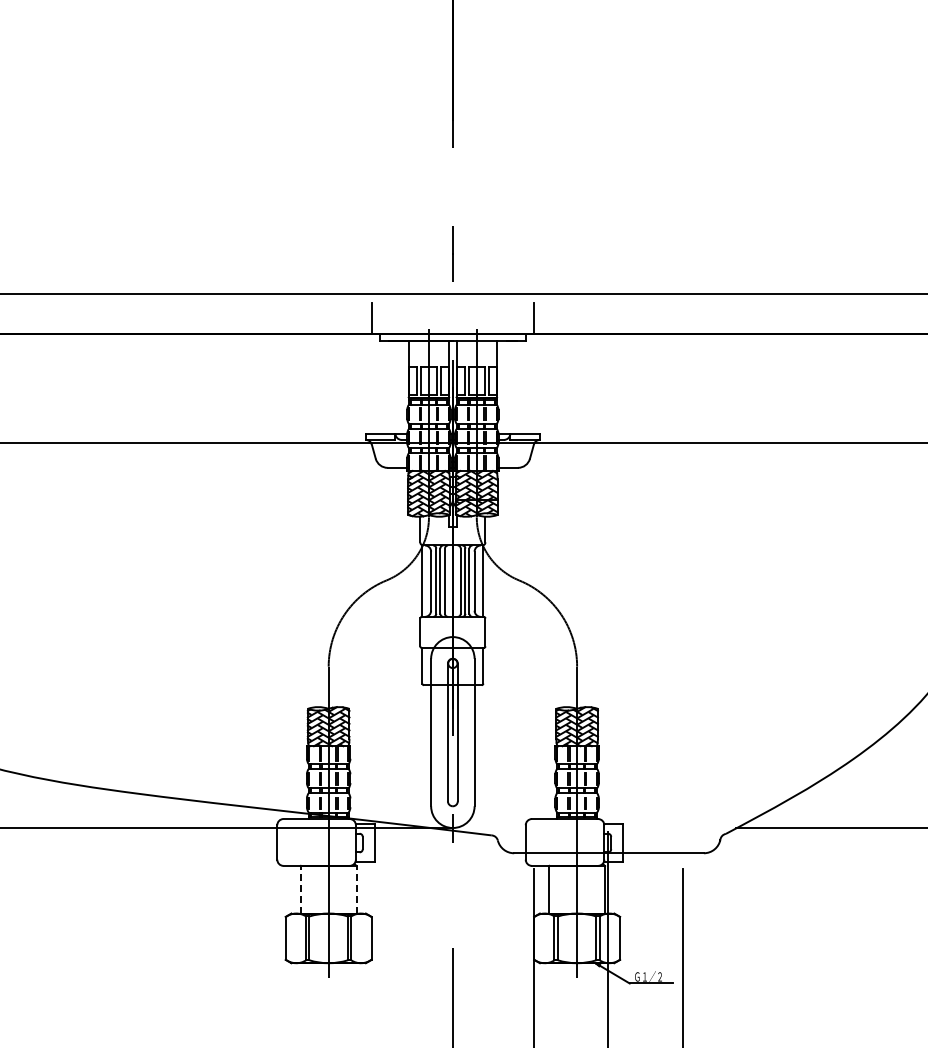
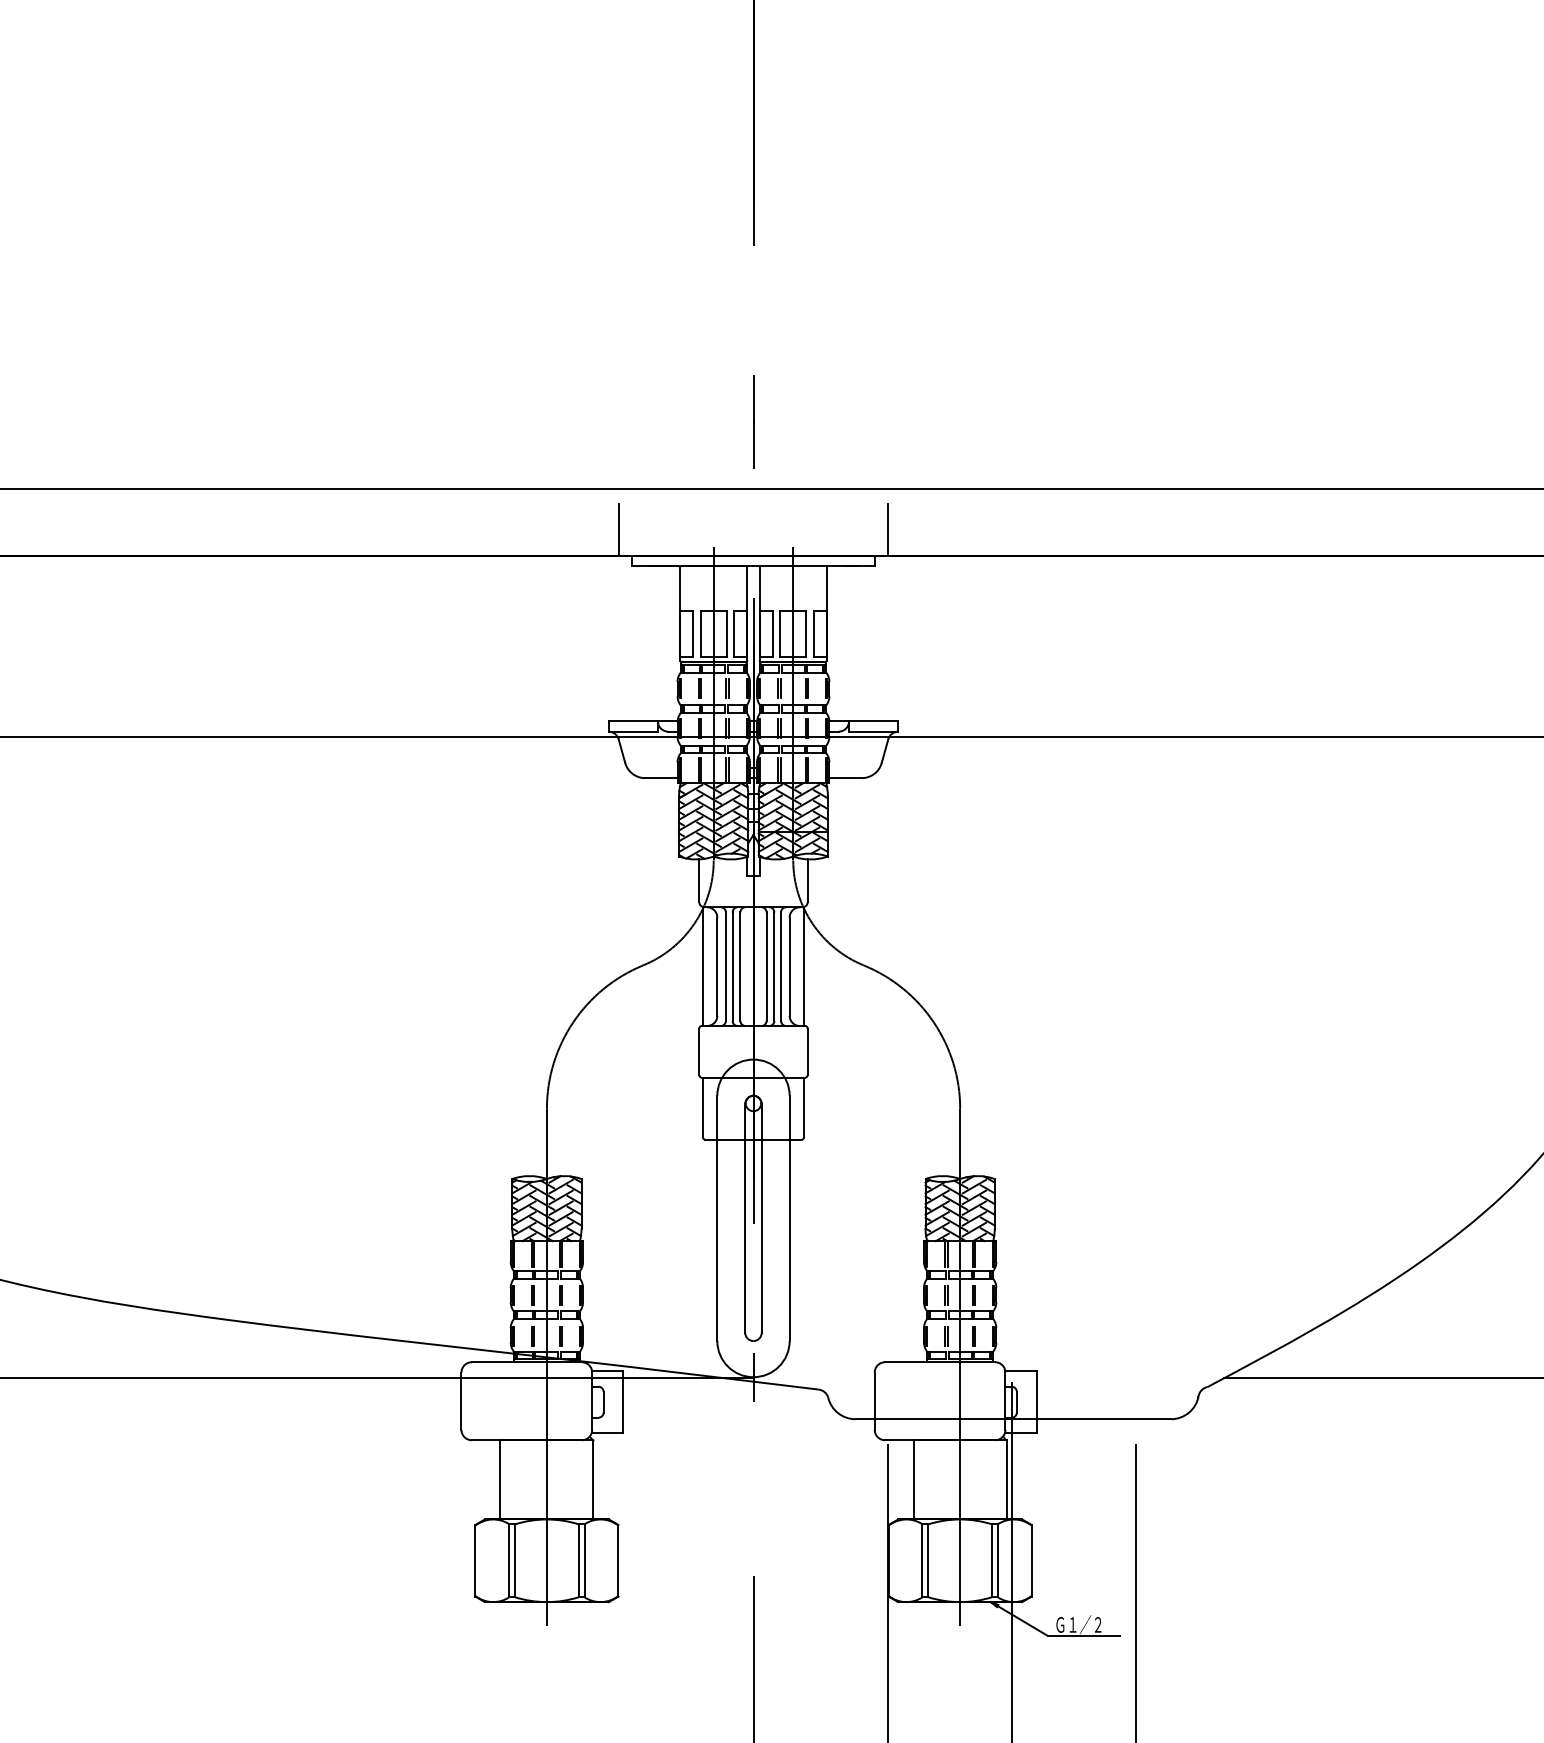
line: (300, 889) -> (500, 1479), dashed -> solid
line: (356, 889) -> (593, 1479), dashed -> solid

